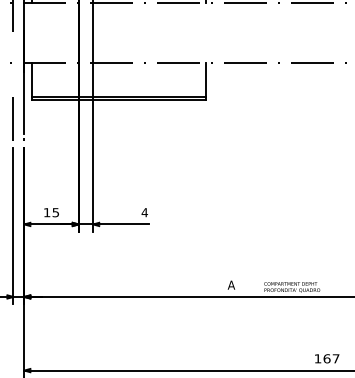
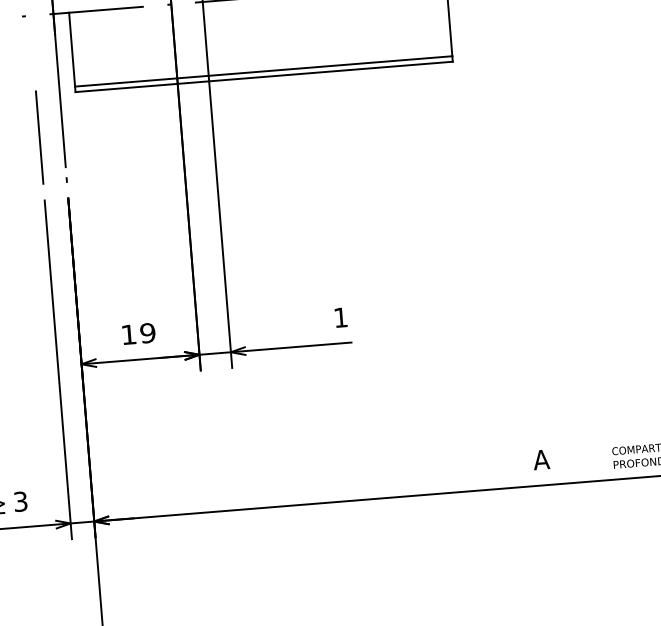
text: (55, 212) -> (147, 332), 15 -> 19
text: (144, 212) -> (340, 317), 4 -> 1

